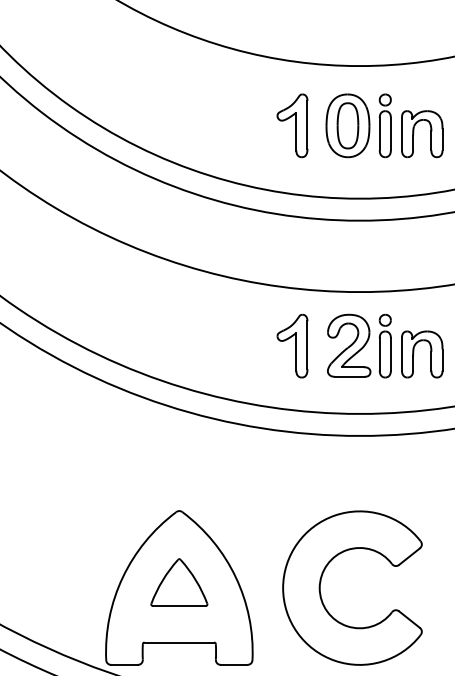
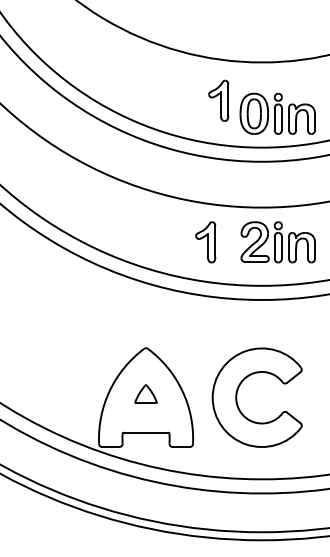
part: (384, 125) -> (277, 113), moved
part: (292, 346) -> (205, 242), moved
part: (178, 581) -> (145, 393), size x0.6

